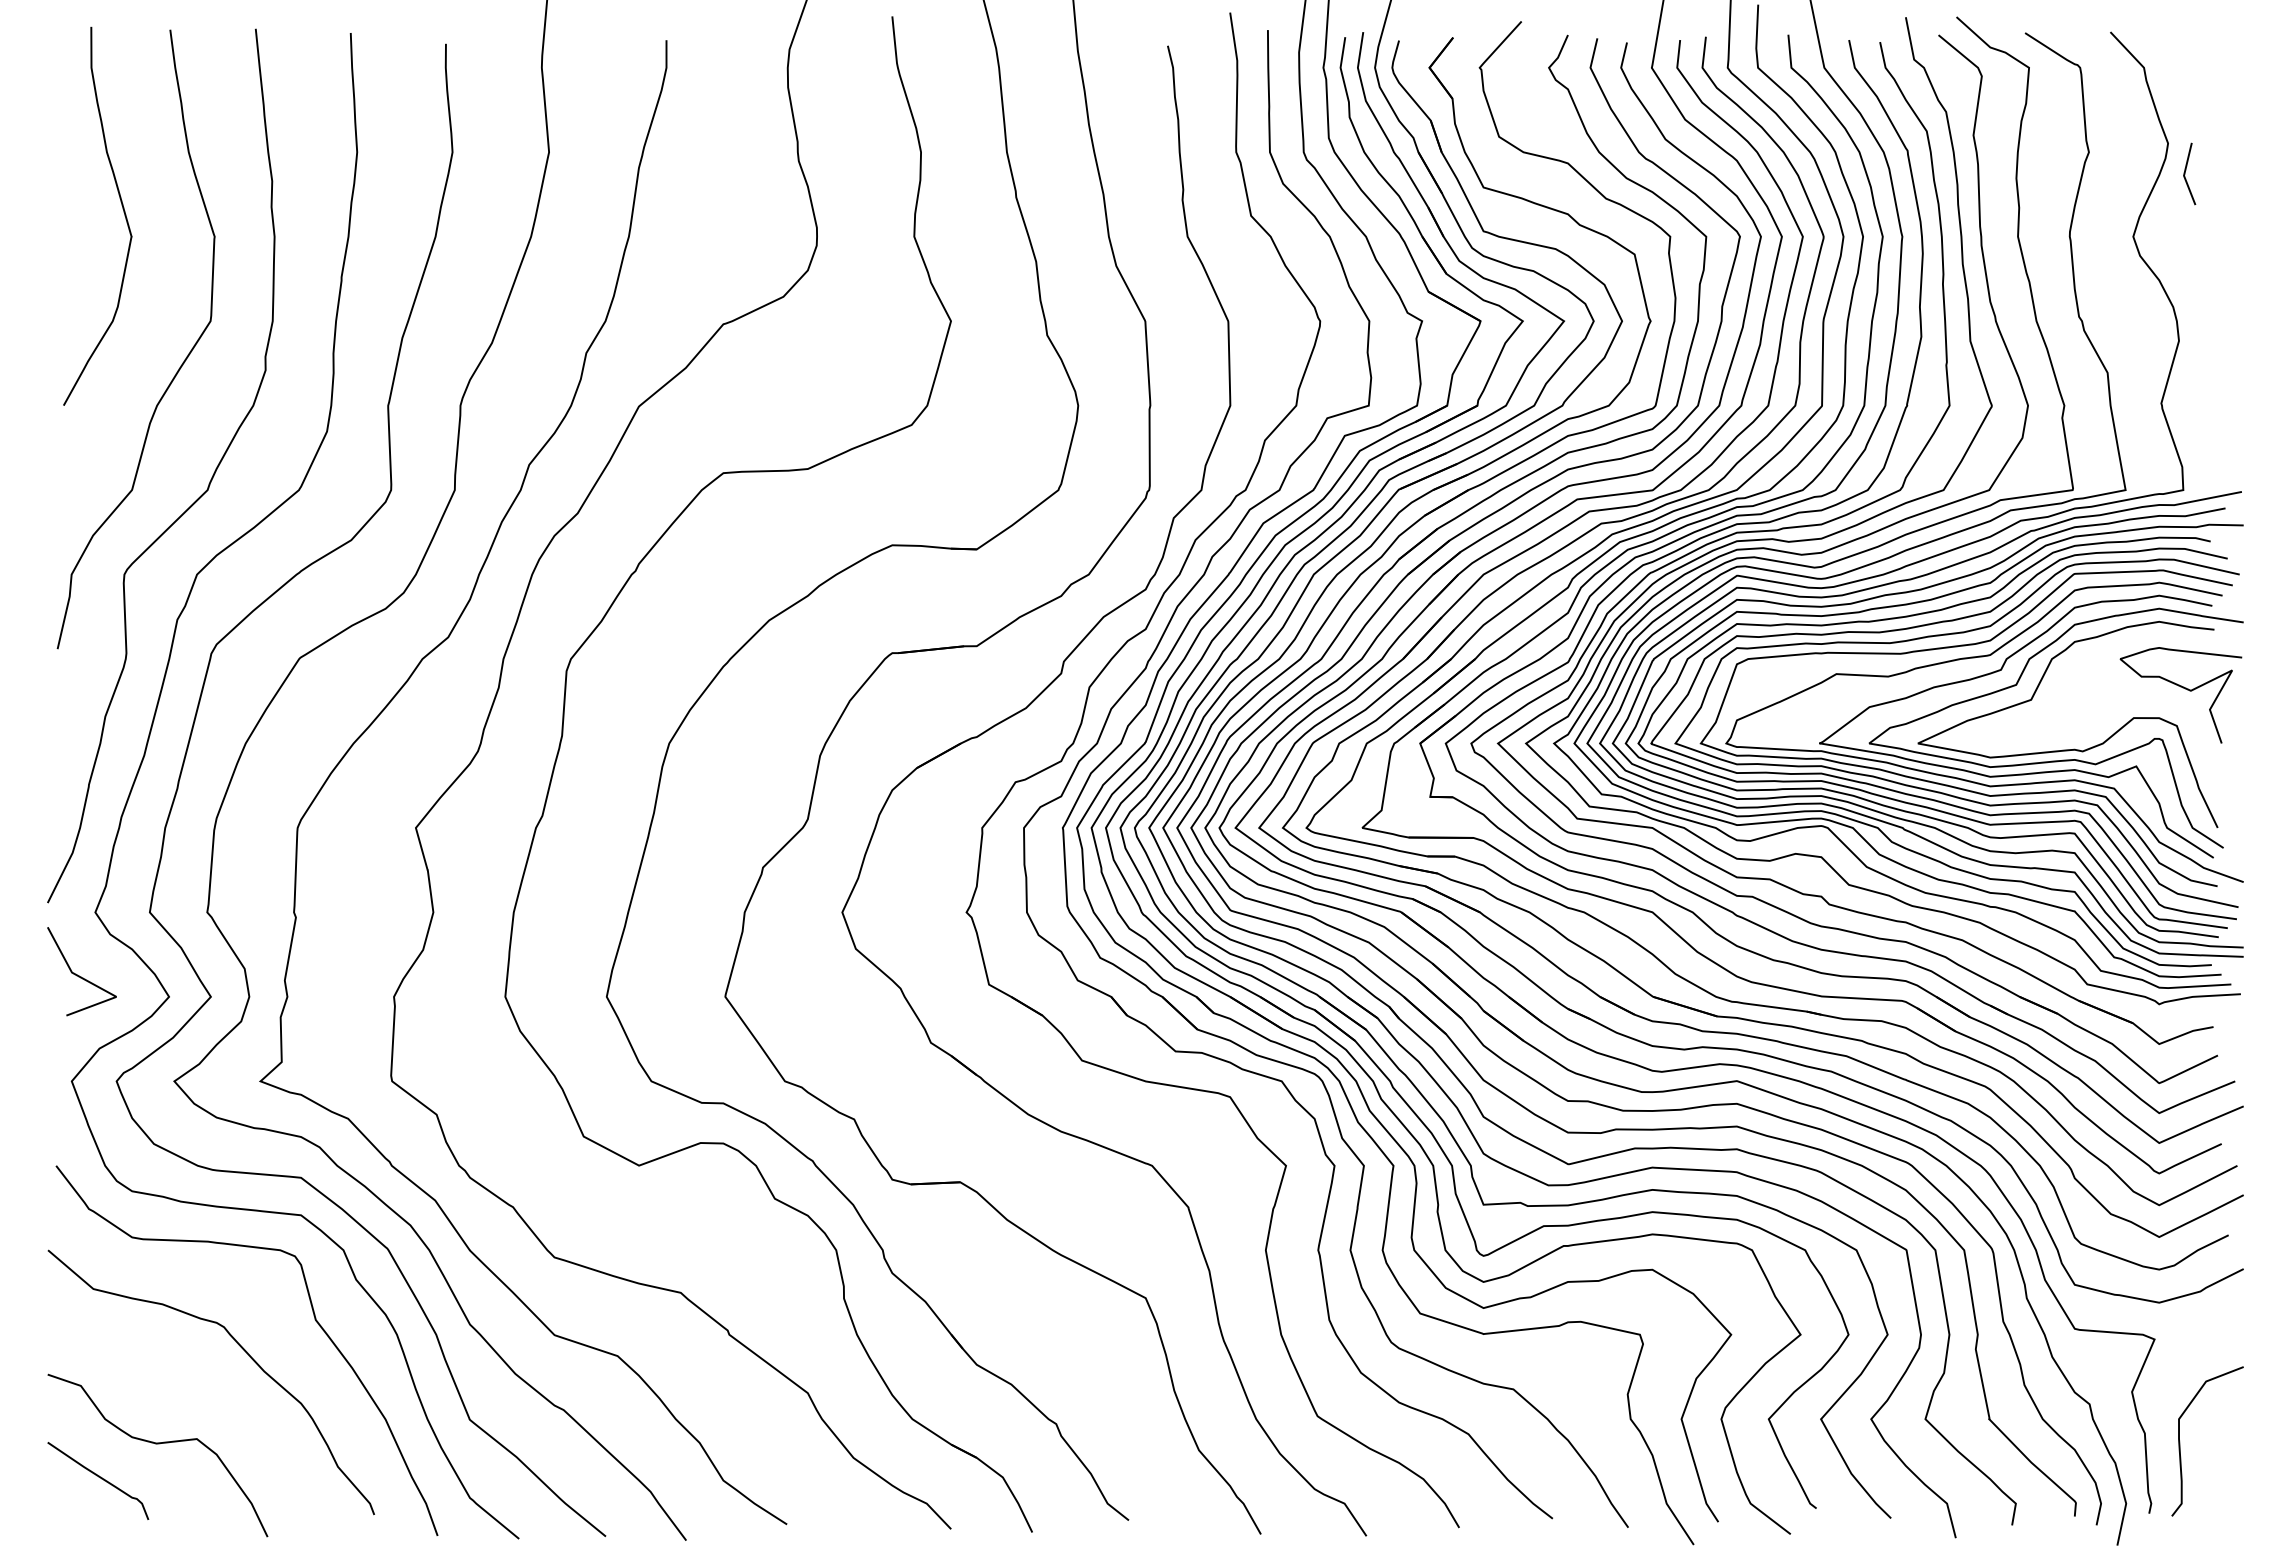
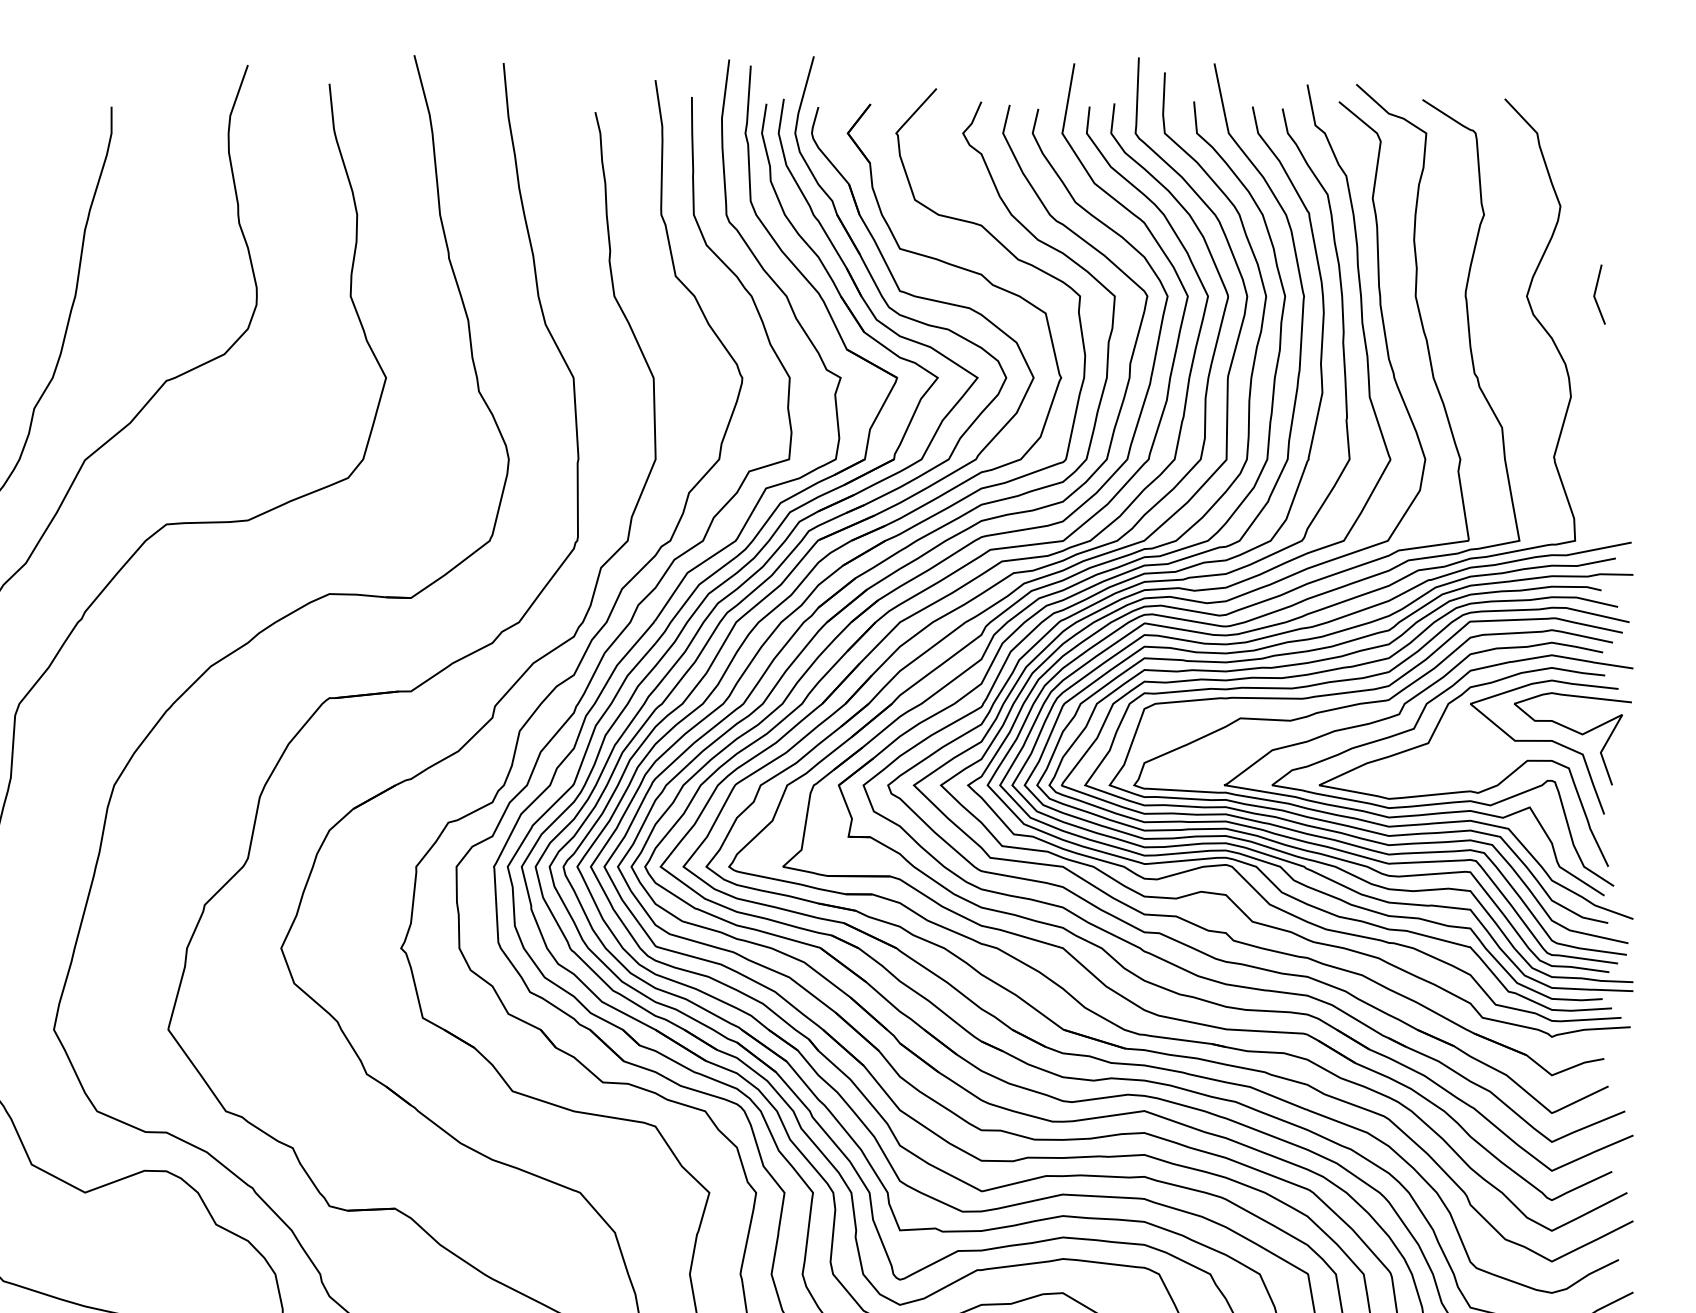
line: (2185, 173) -> (1595, 294), moved
curve: (2151, 698) -> (1544, 741), added

